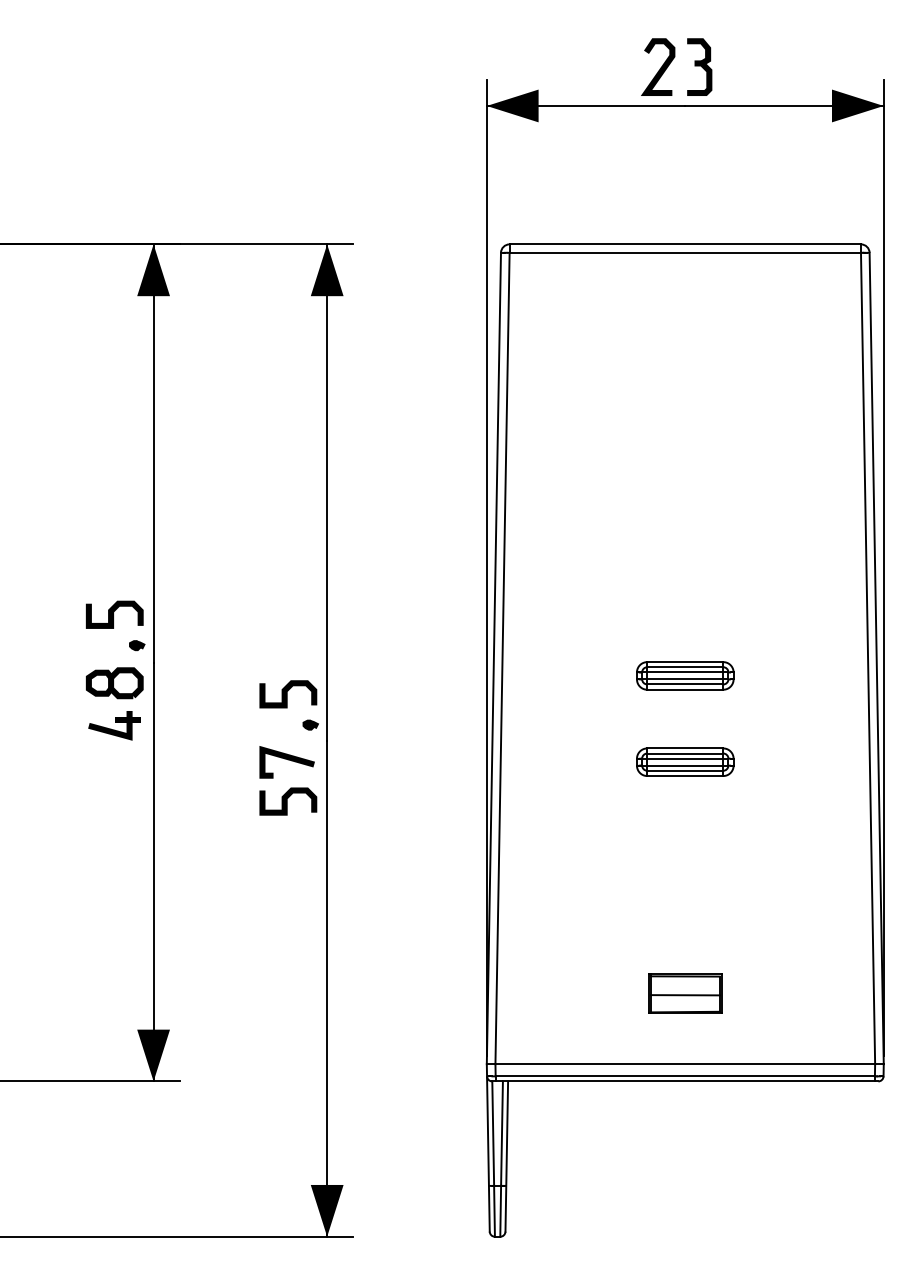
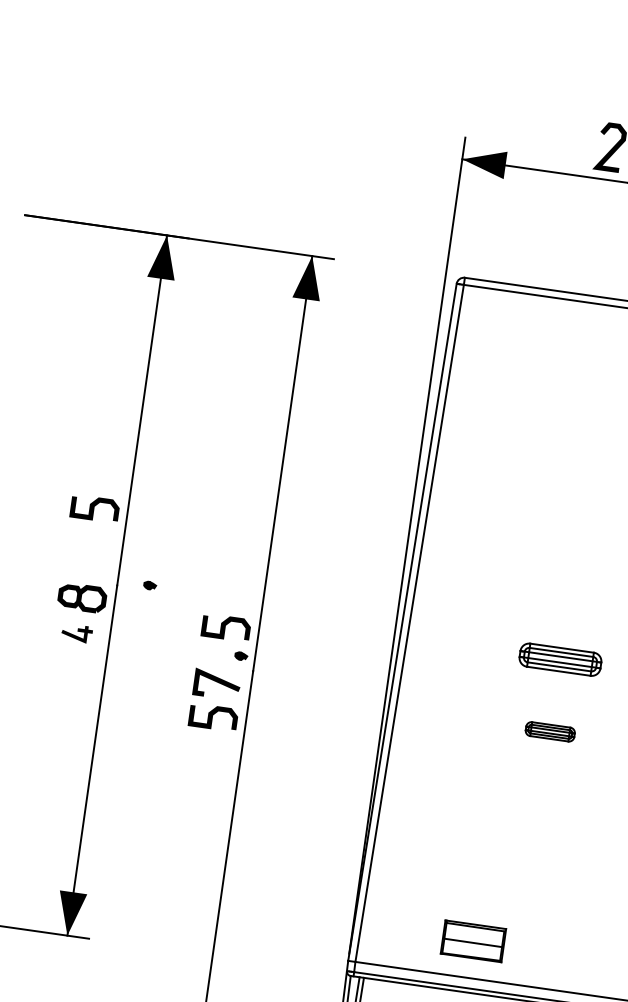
curve: (113, 614) -> (93, 508), moved
part: (137, 645) -> (150, 585), moved
part: (114, 725) -> (77, 633), size x0.7
part: (685, 761) -> (550, 731), size x0.6
part: (685, 993) -> (473, 941), moved

